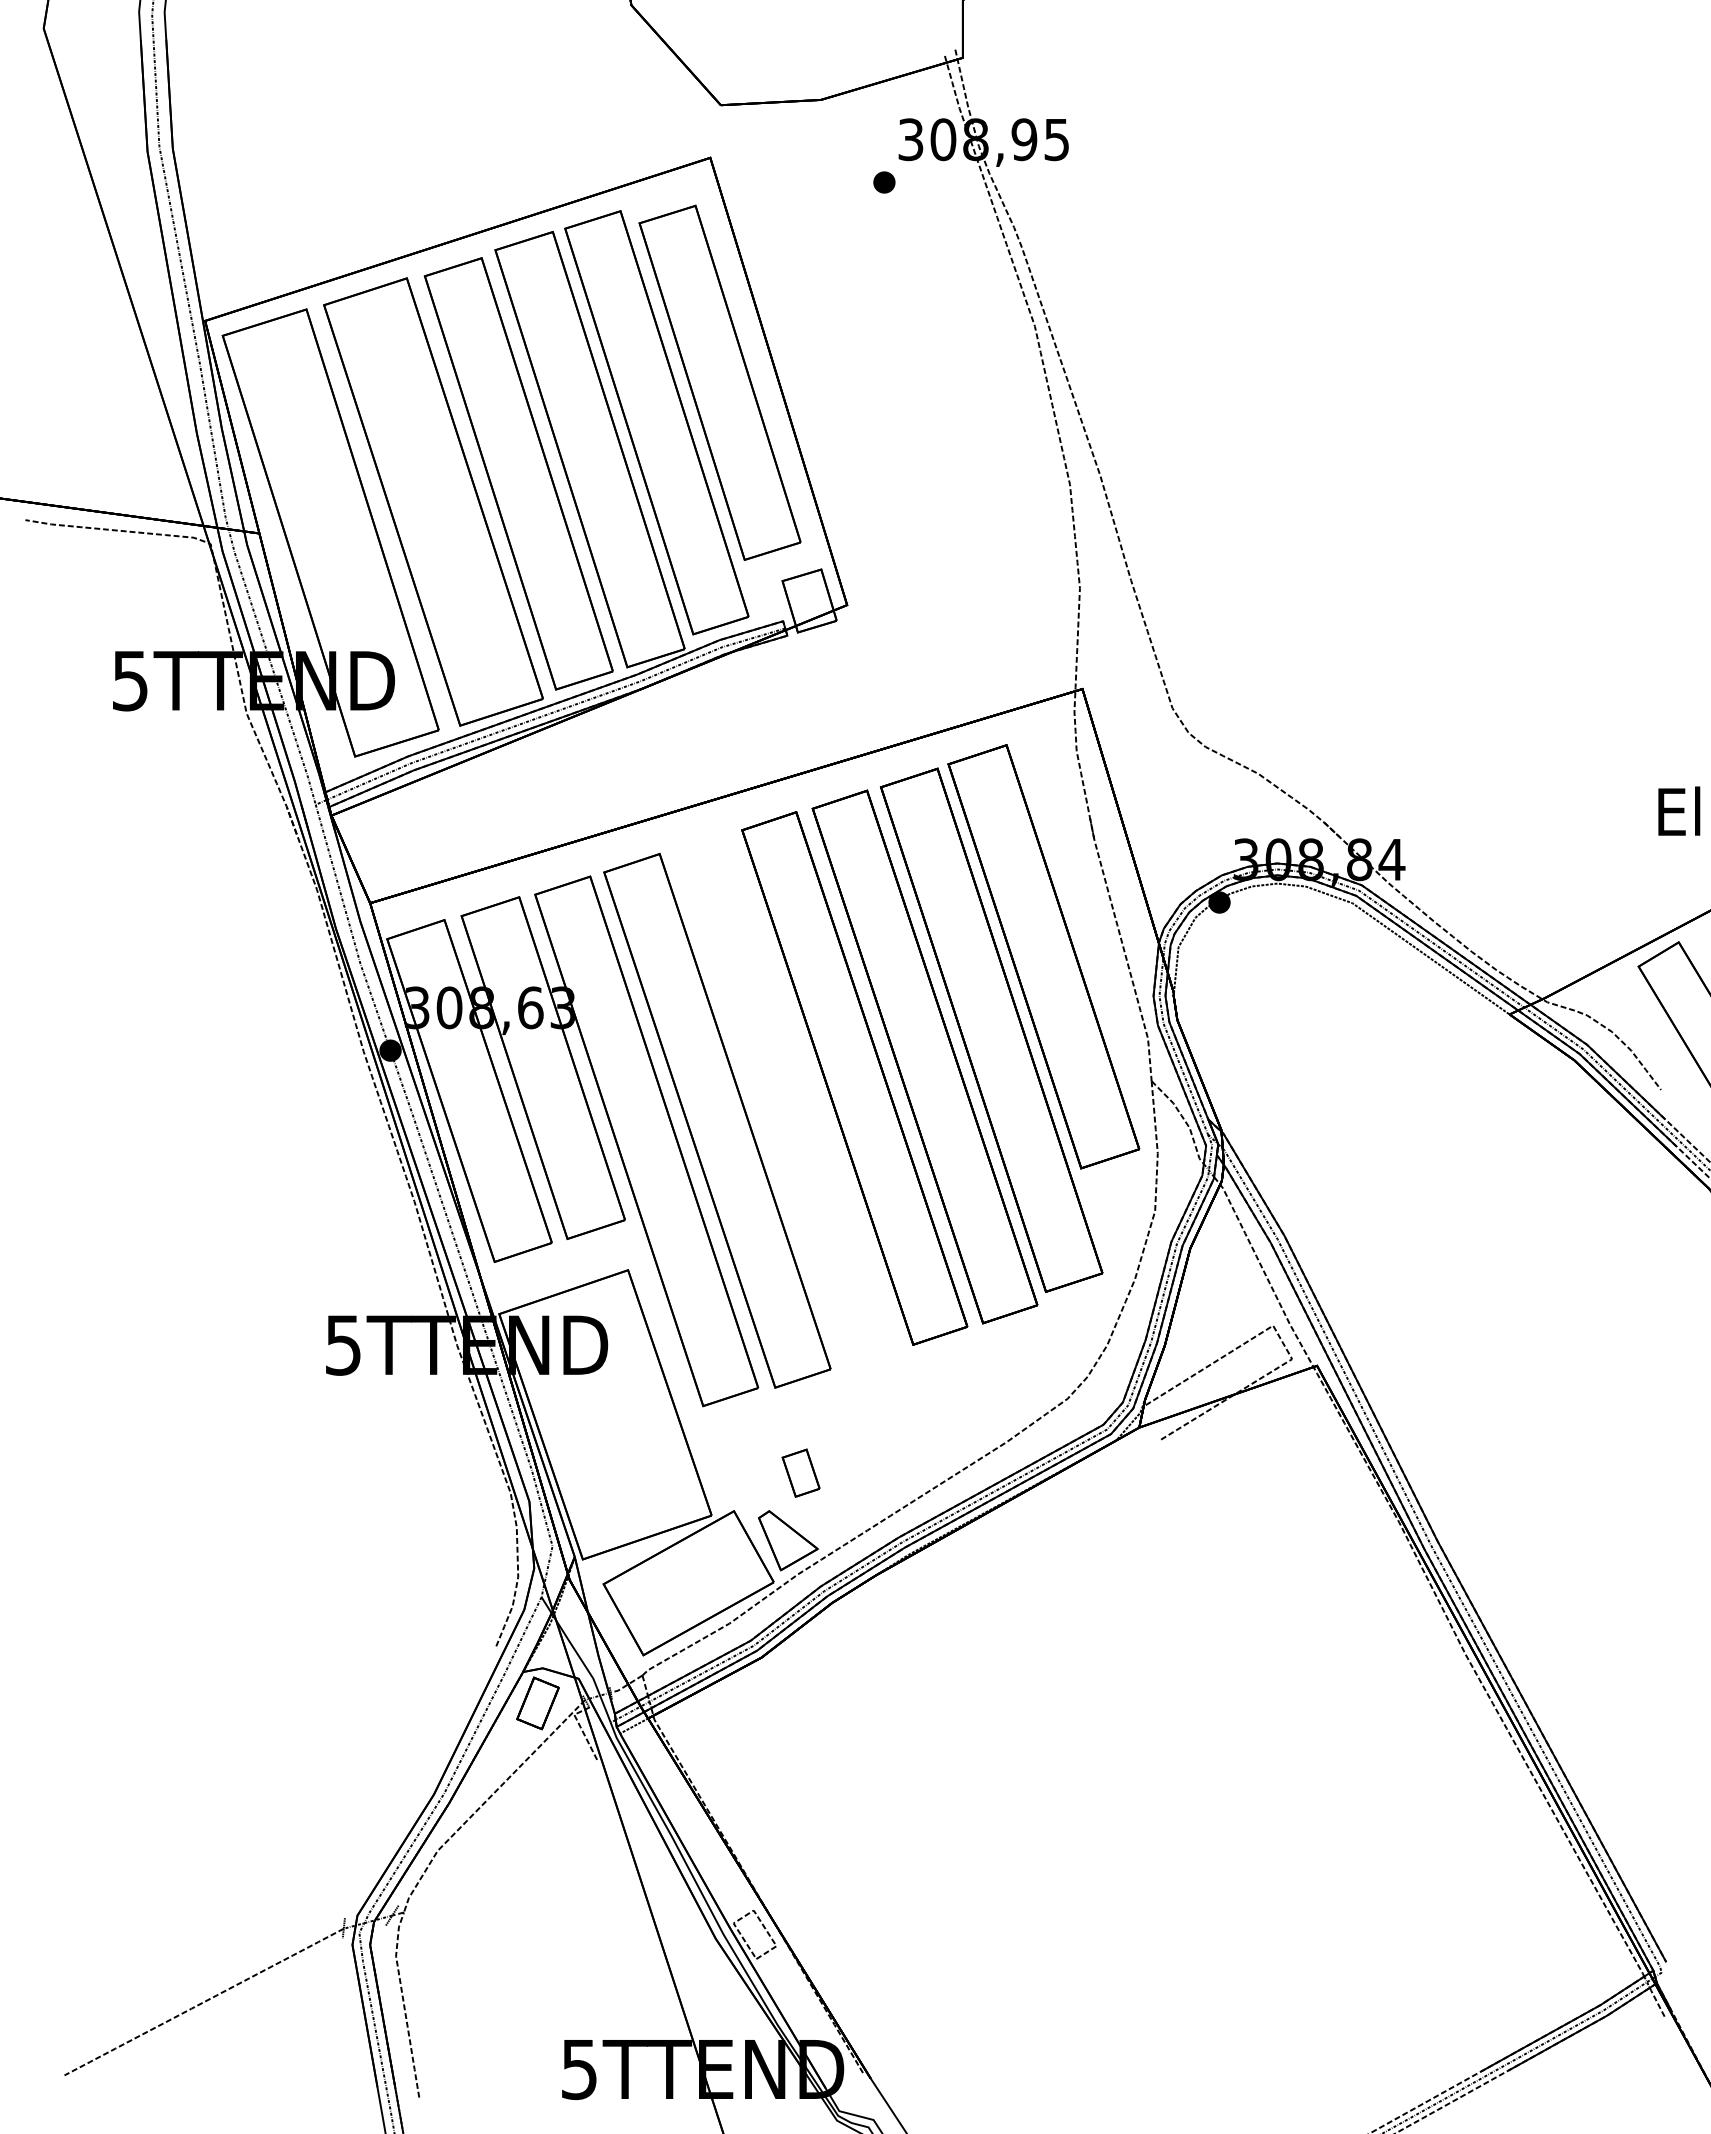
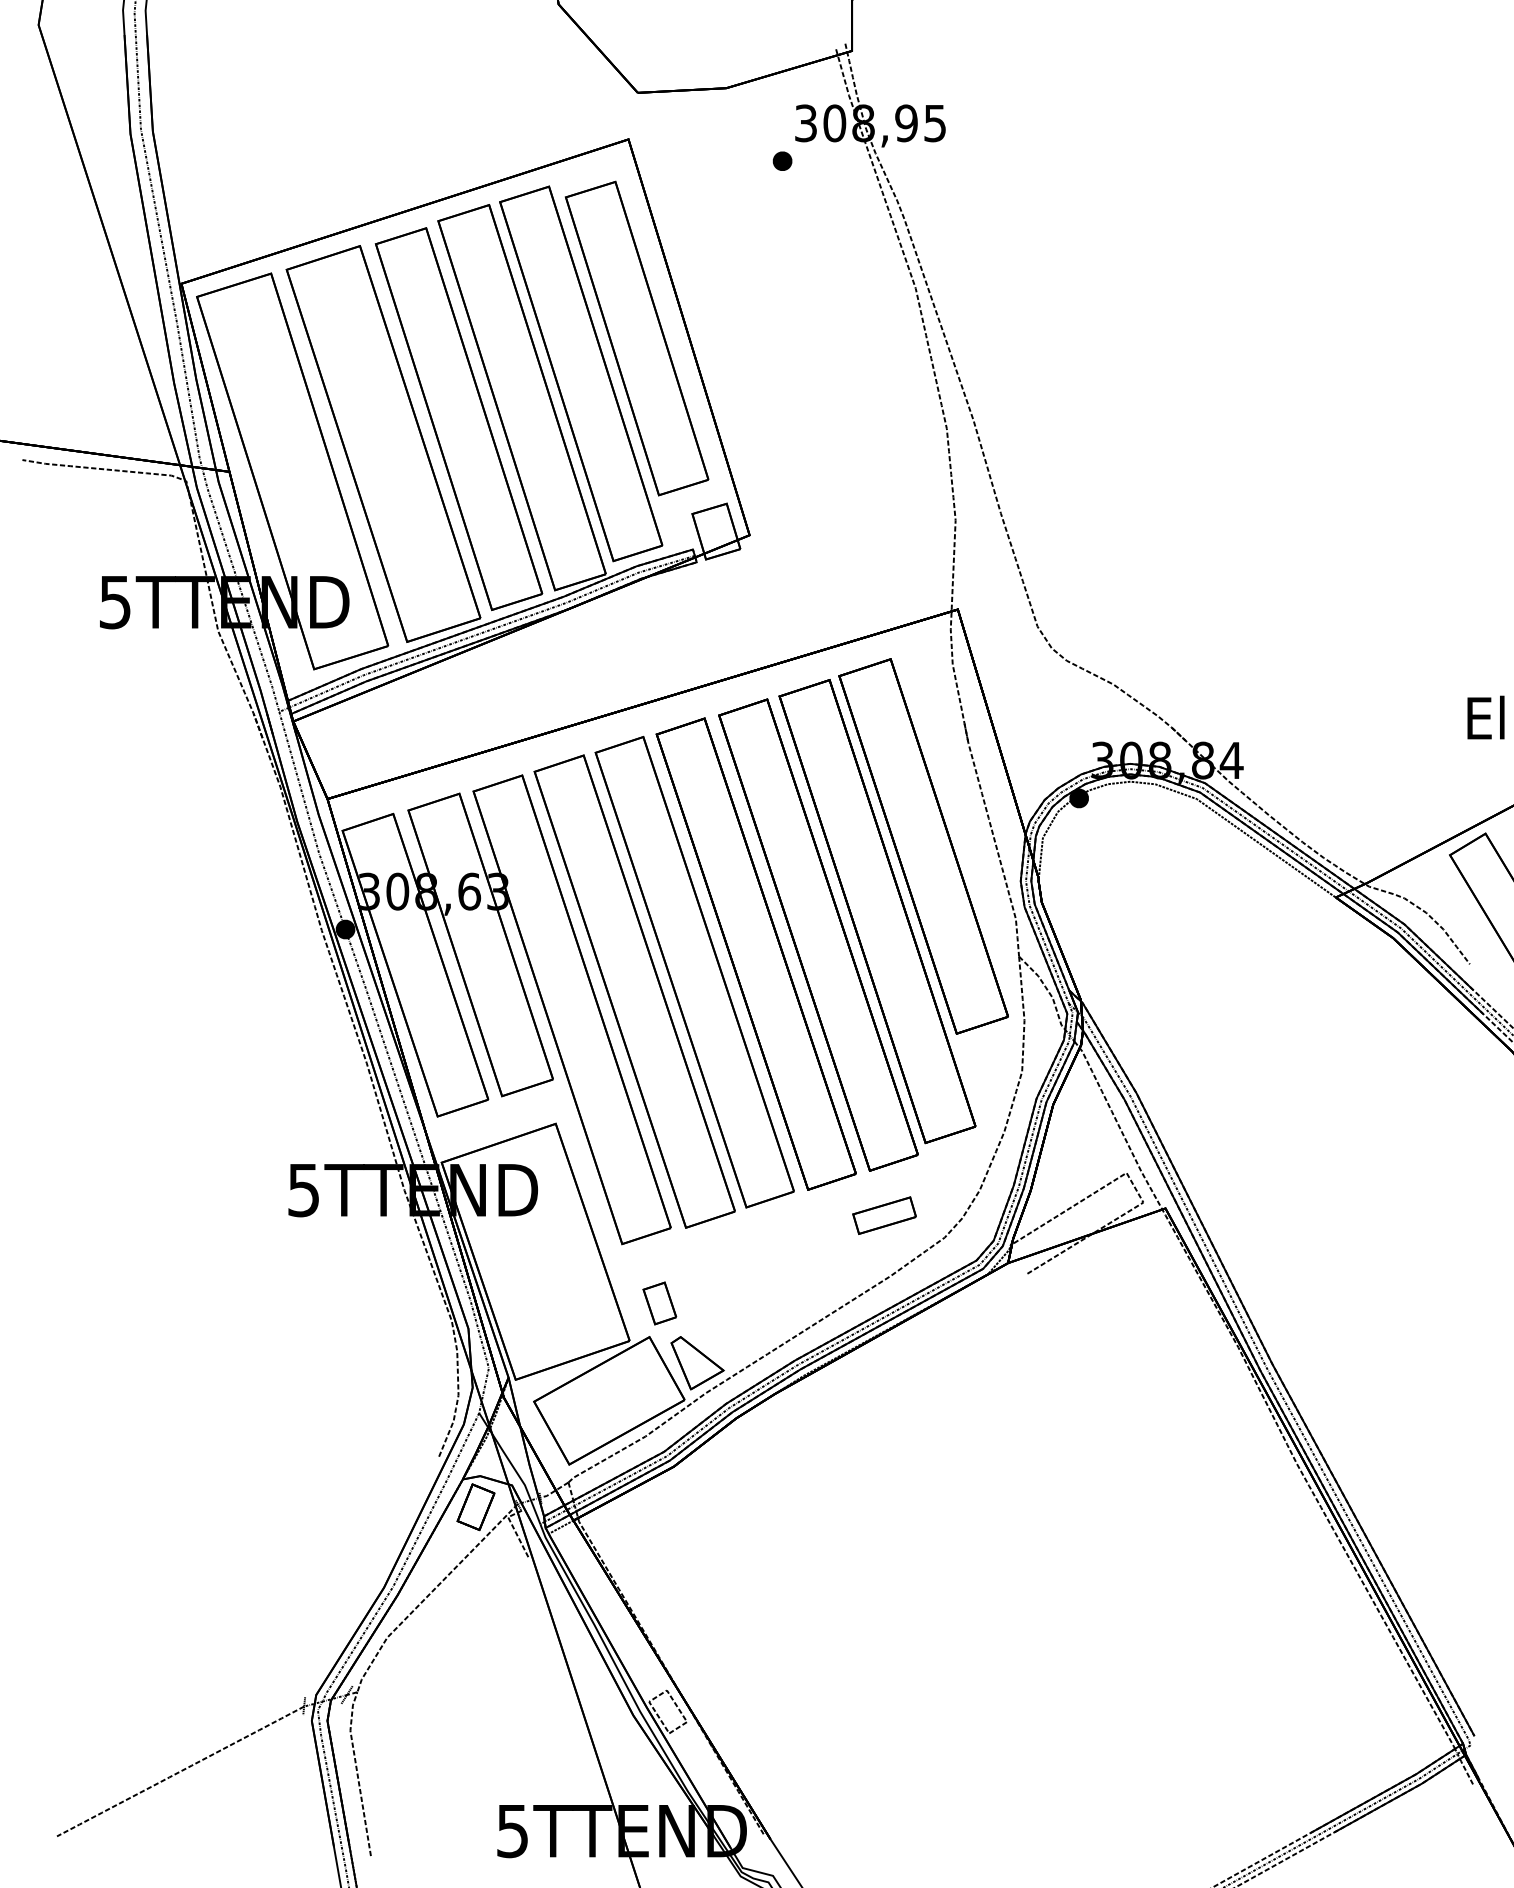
part: (784, 1099) -> (694, 972), added
part: (999, 1373) -> (884, 1215), added
part: (800, 1473) -> (659, 1303), moved

